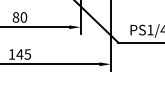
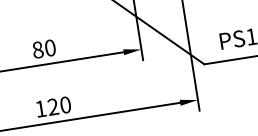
text: (23, 54) -> (58, 106), 145 -> 120

